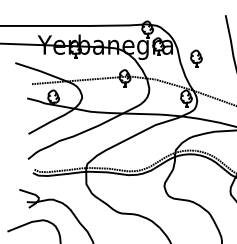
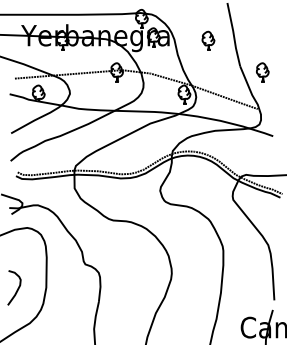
part: (196, 58) -> (208, 40), moved

